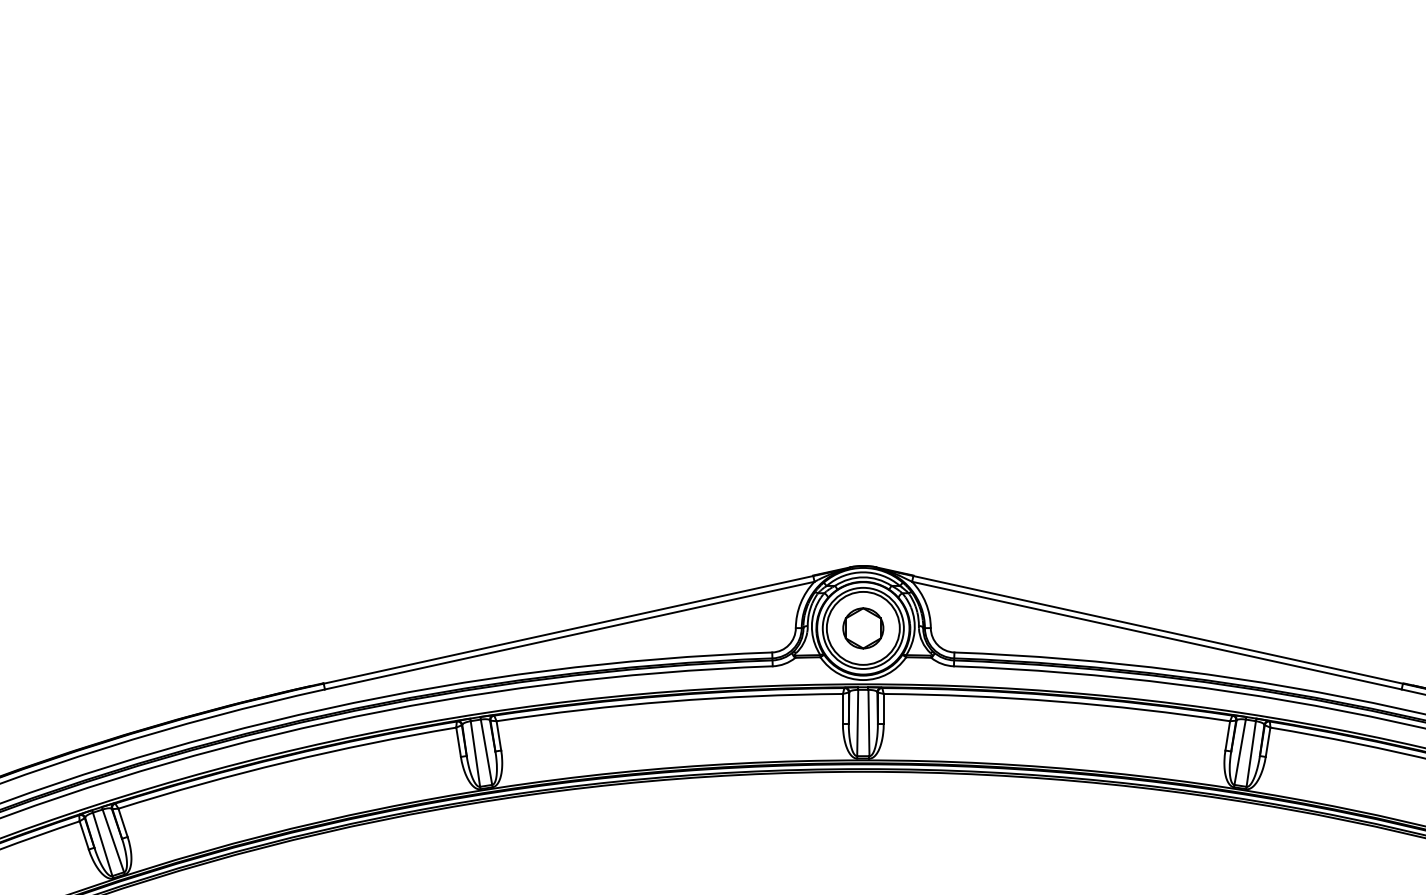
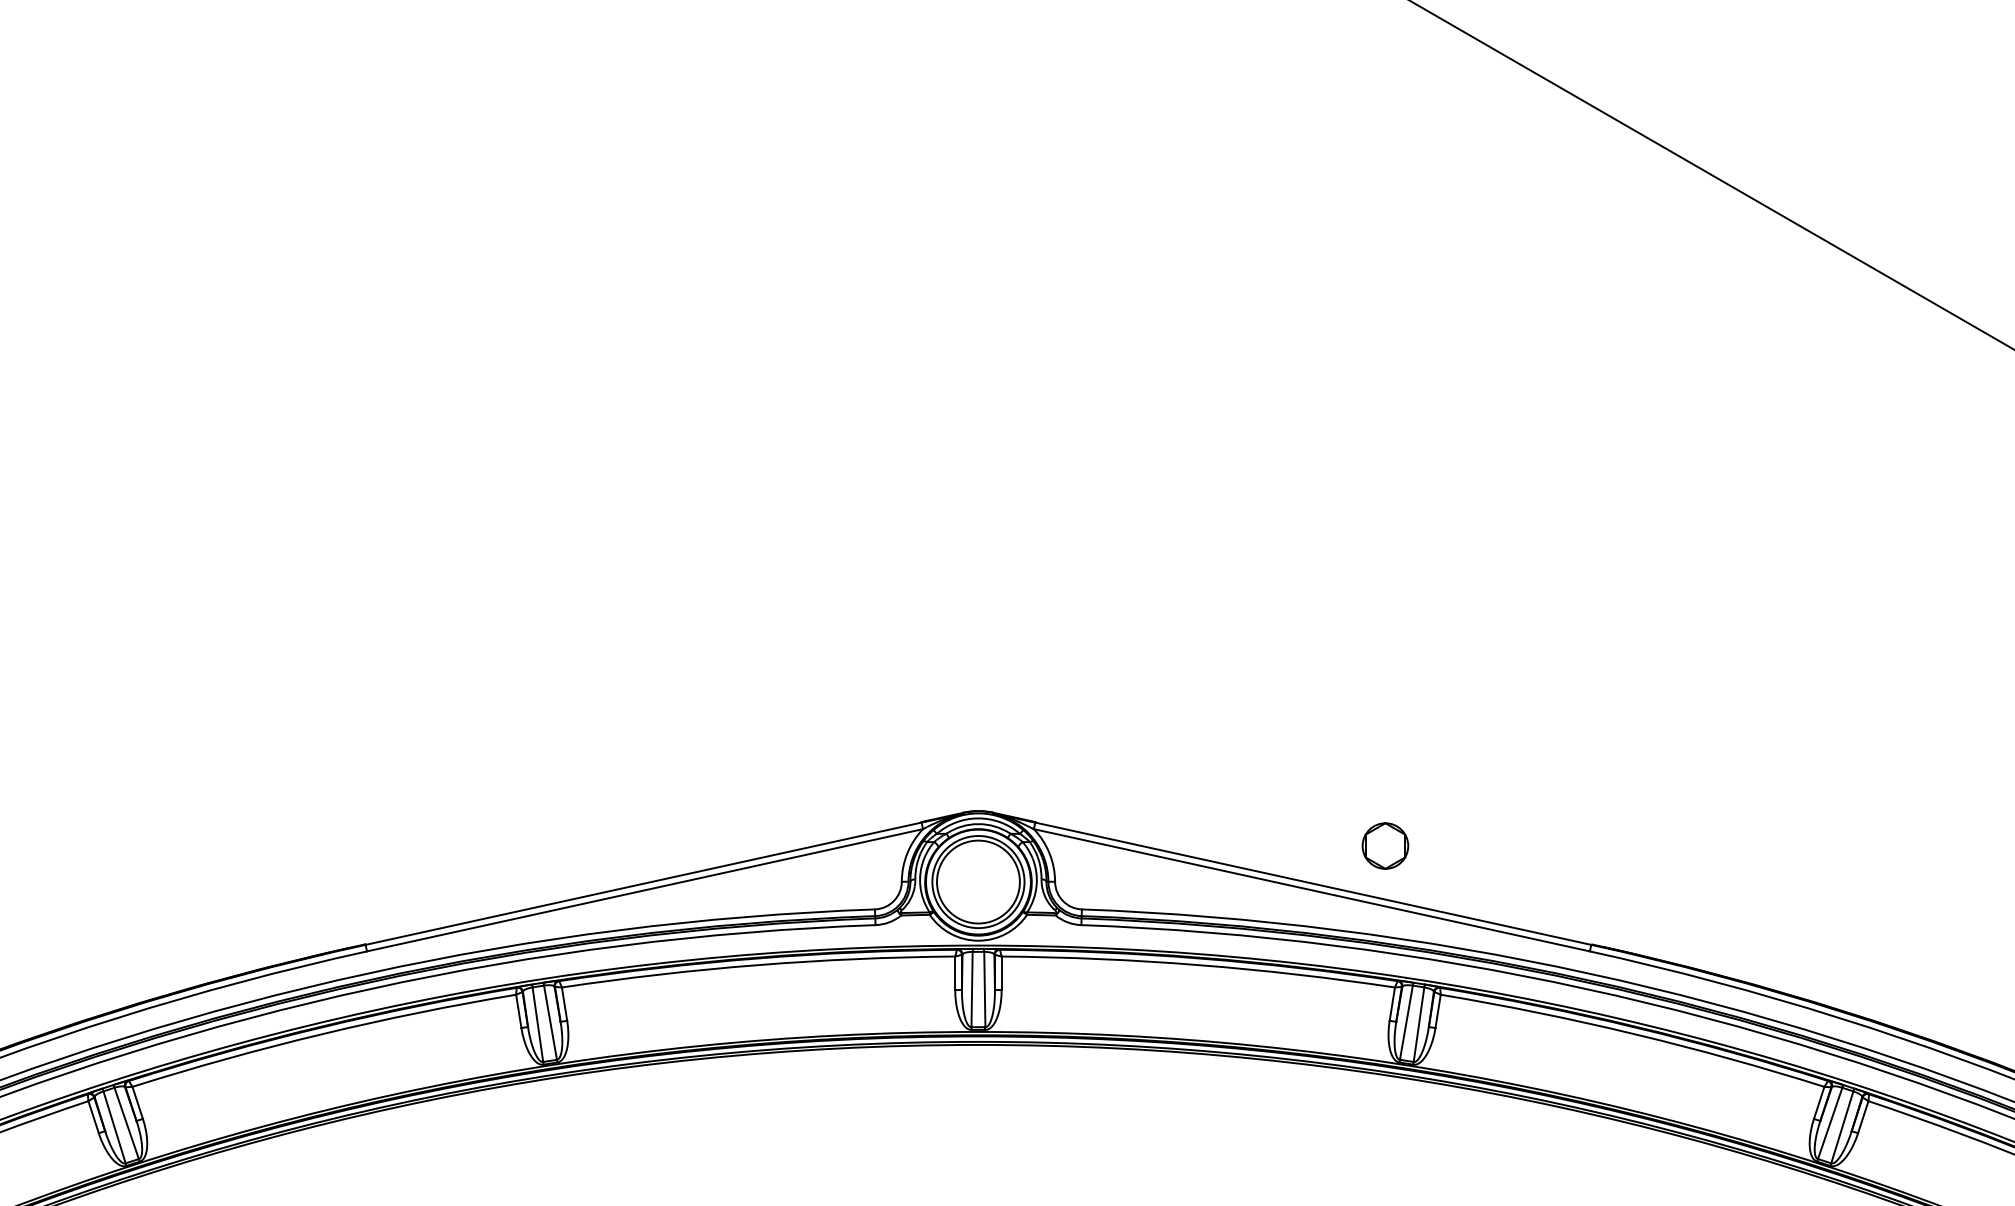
part: (863, 627) -> (1385, 845), moved

